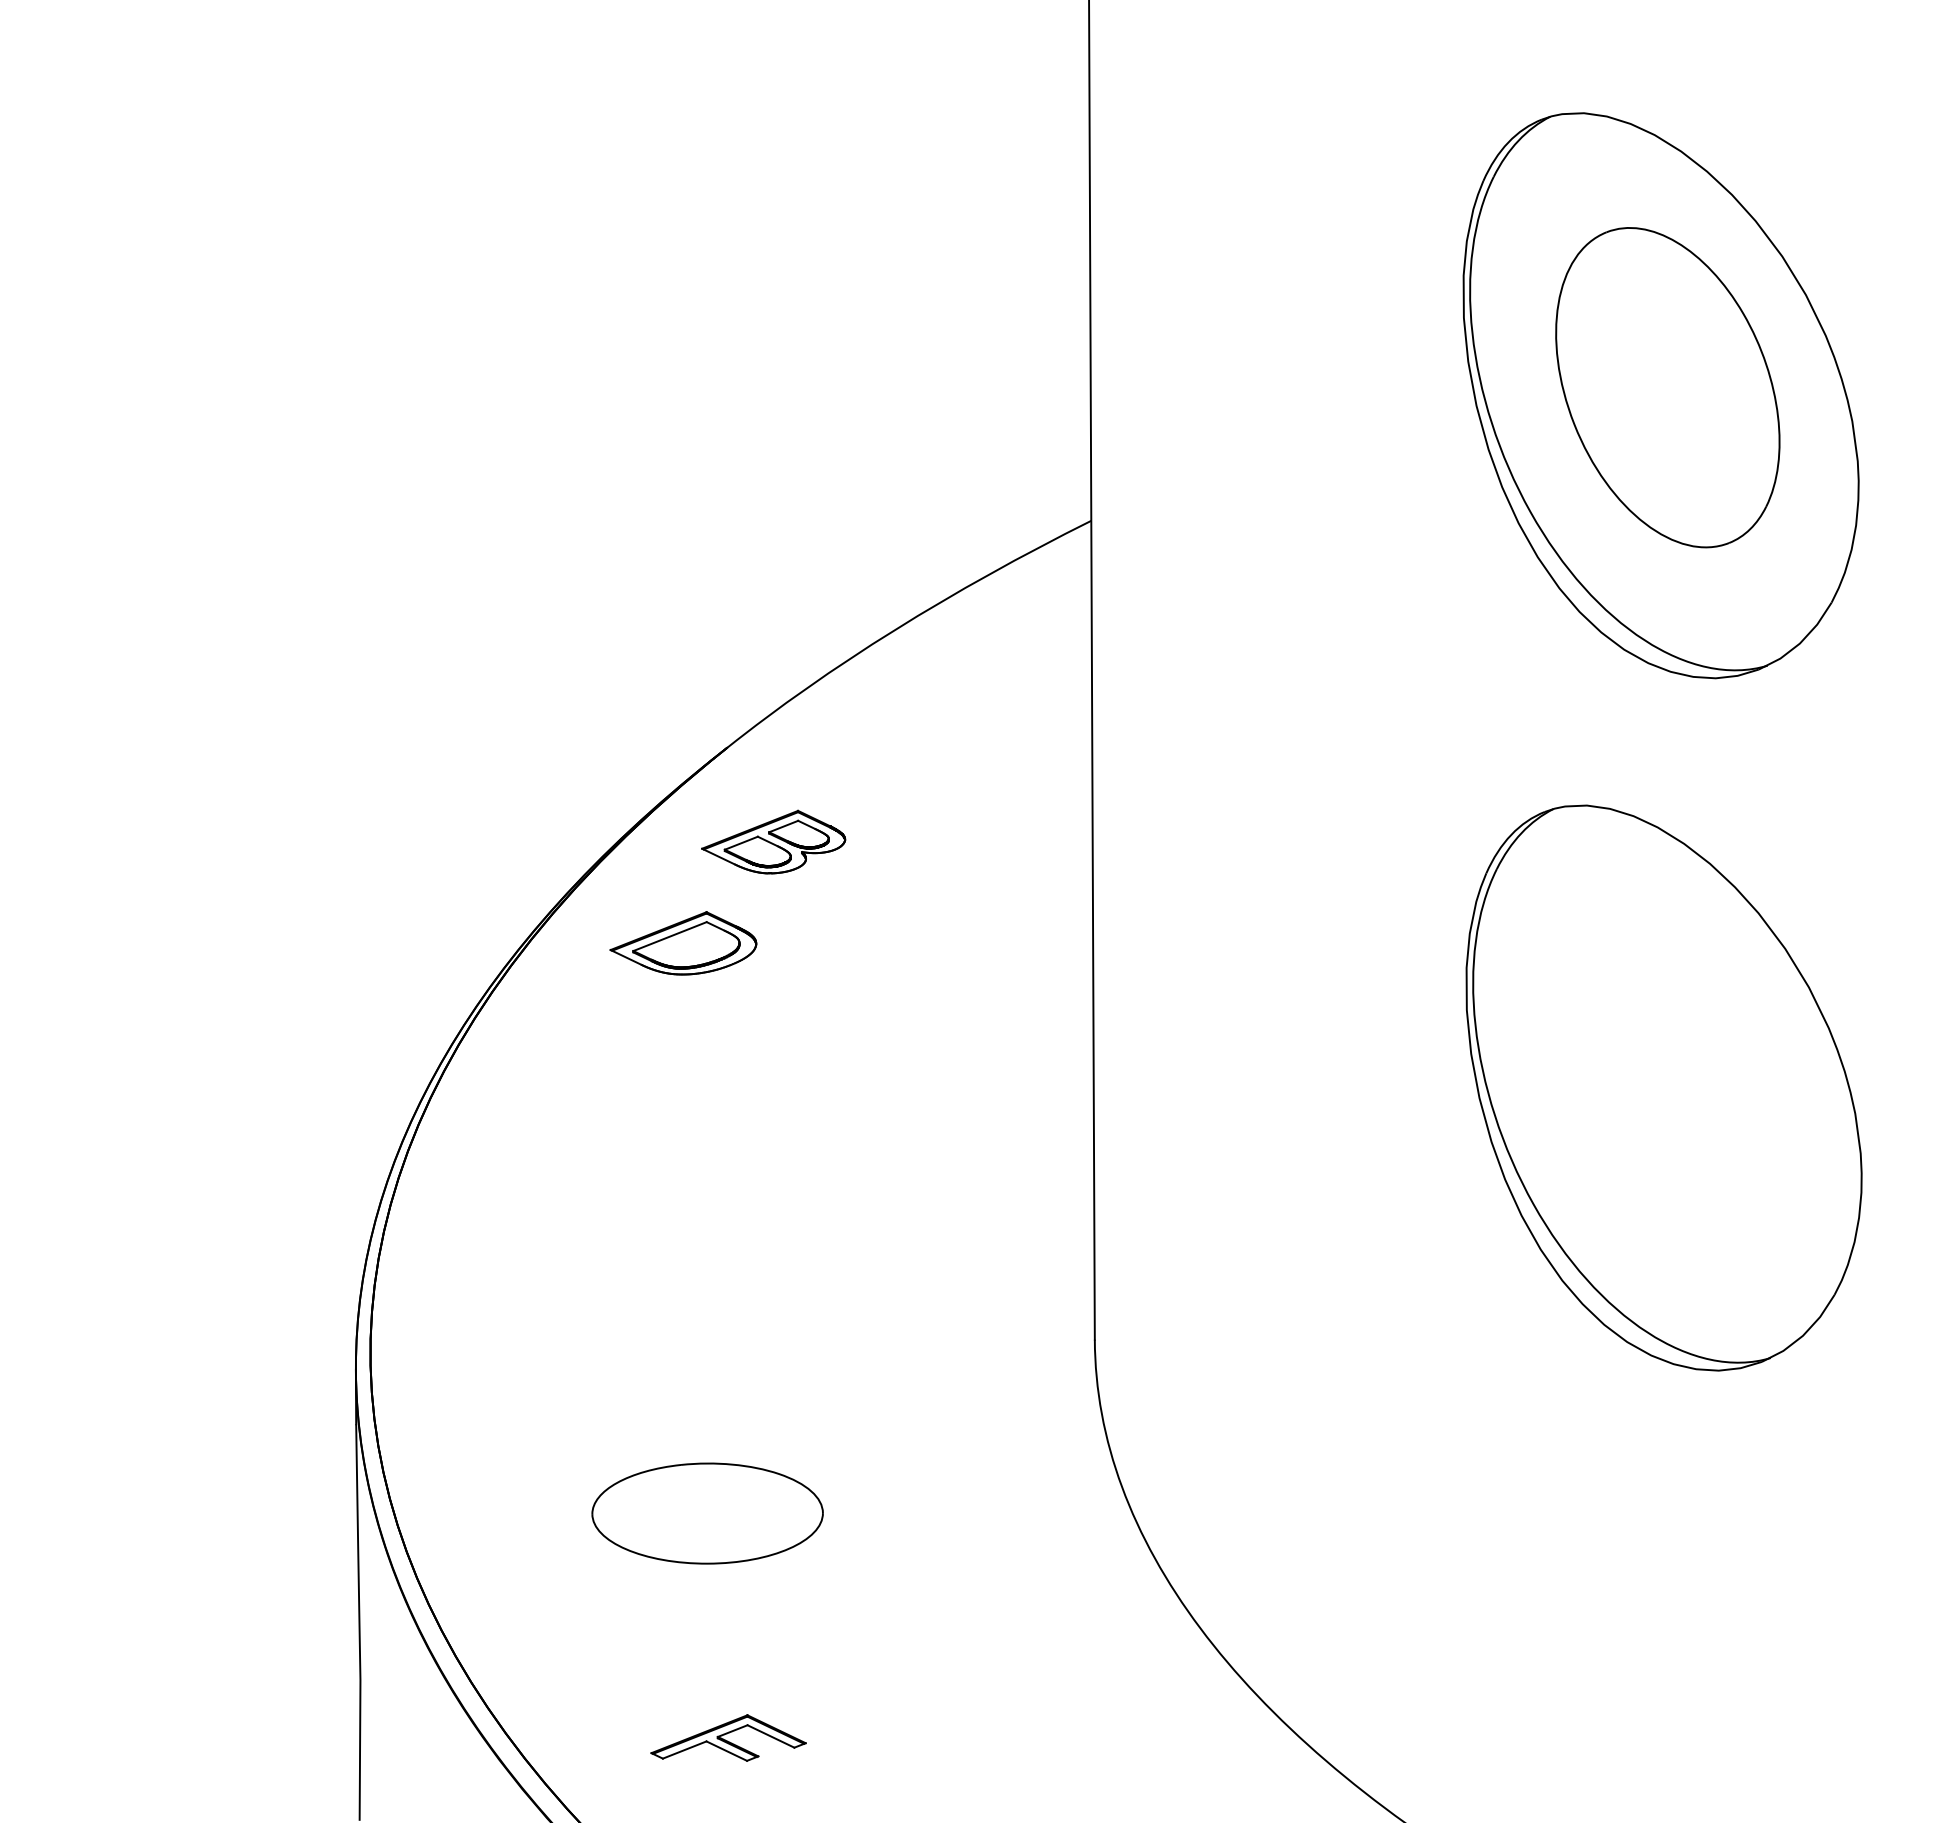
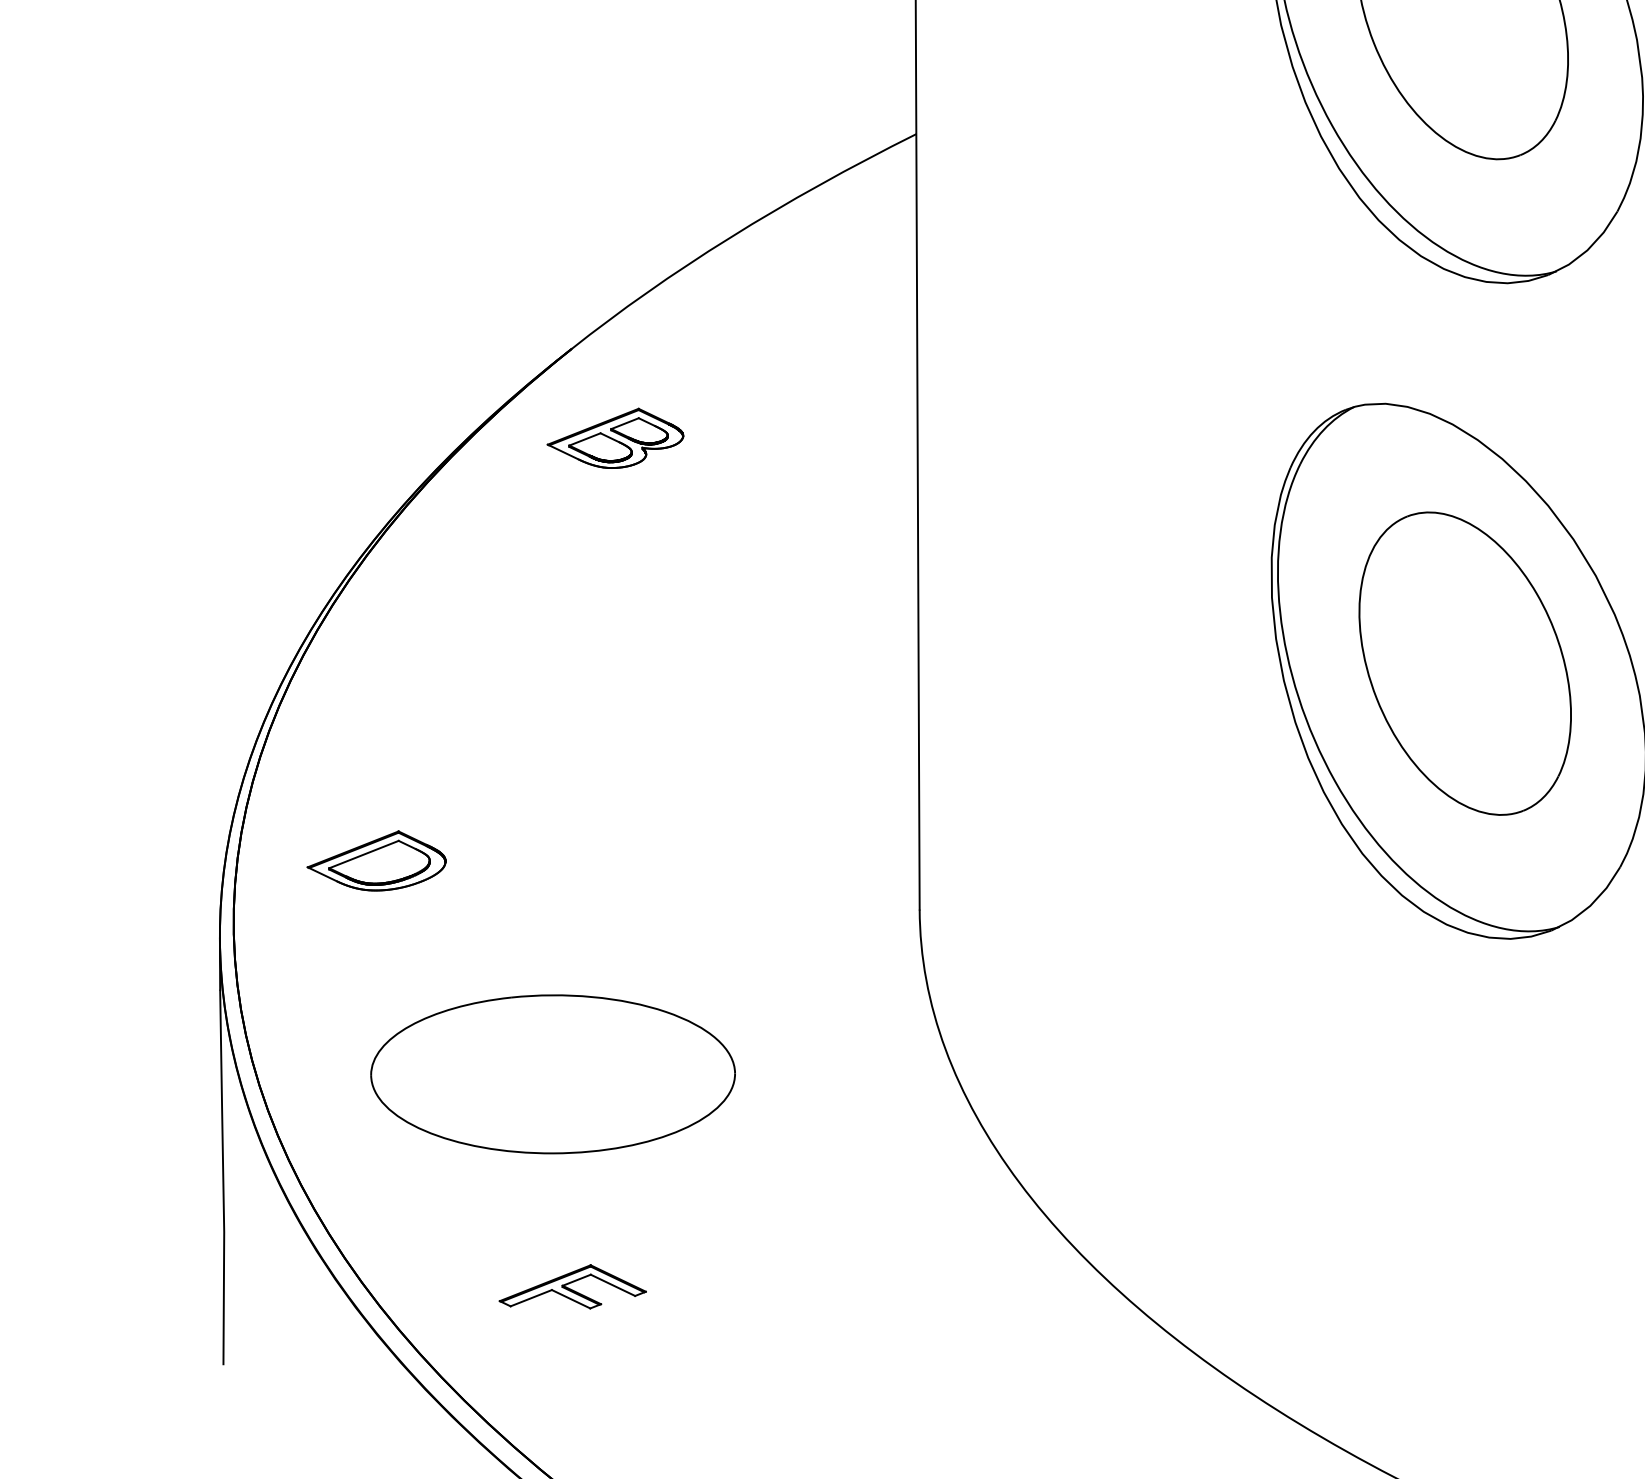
part: (683, 943) -> (376, 861), moved
part: (1670, 1079) -> (1464, 663), added
part: (707, 1513) -> (552, 1074), size x1.67

